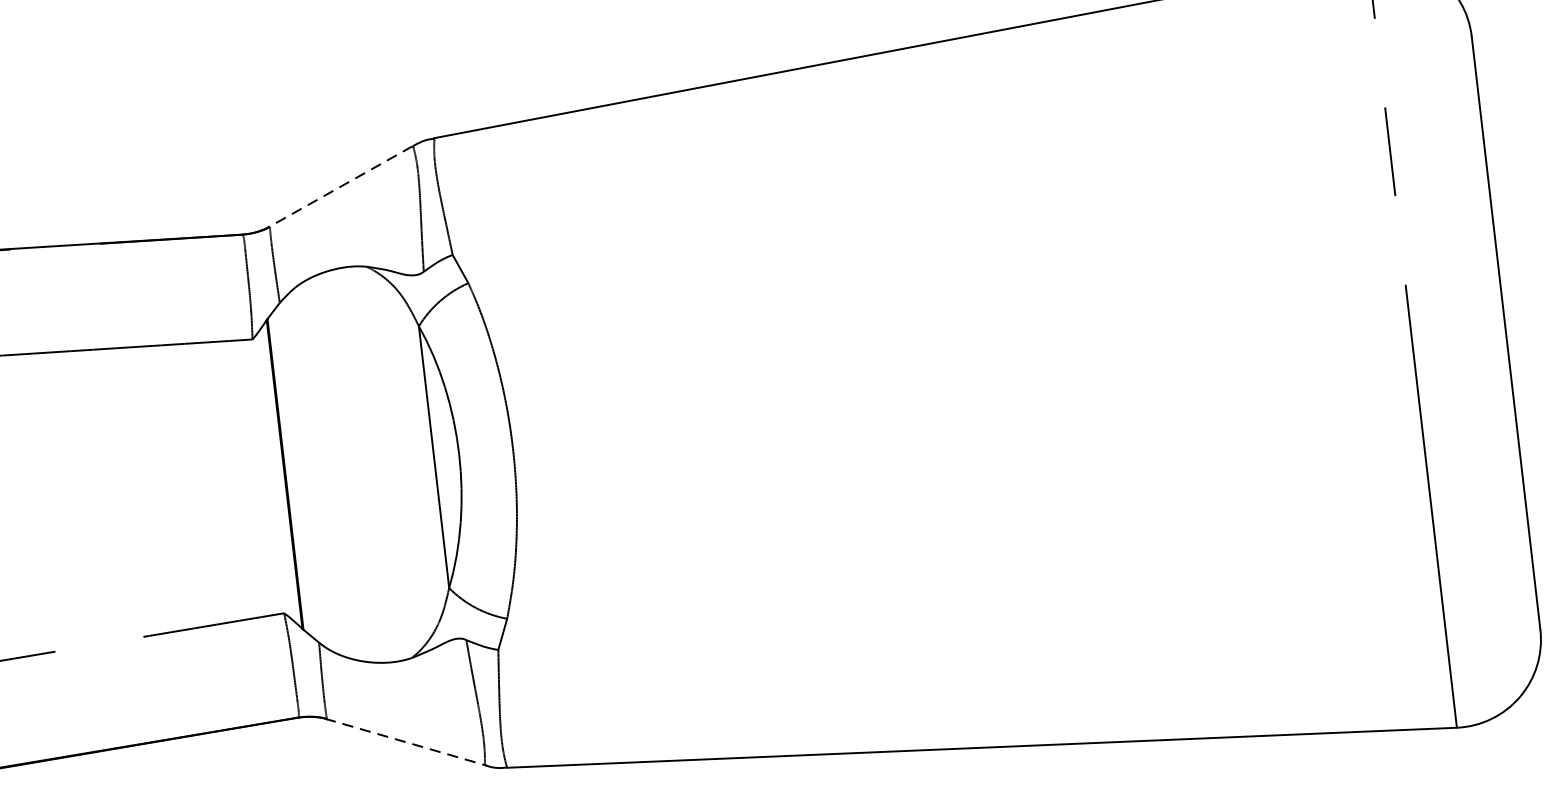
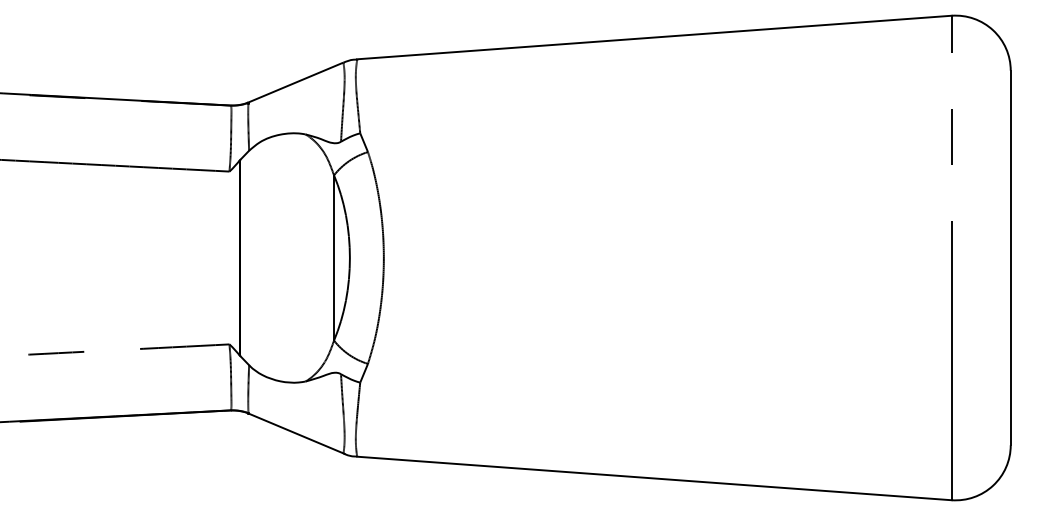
line: (340, 186) -> (295, 82), dashed -> solid
line: (406, 742) -> (296, 433), dashed -> solid

